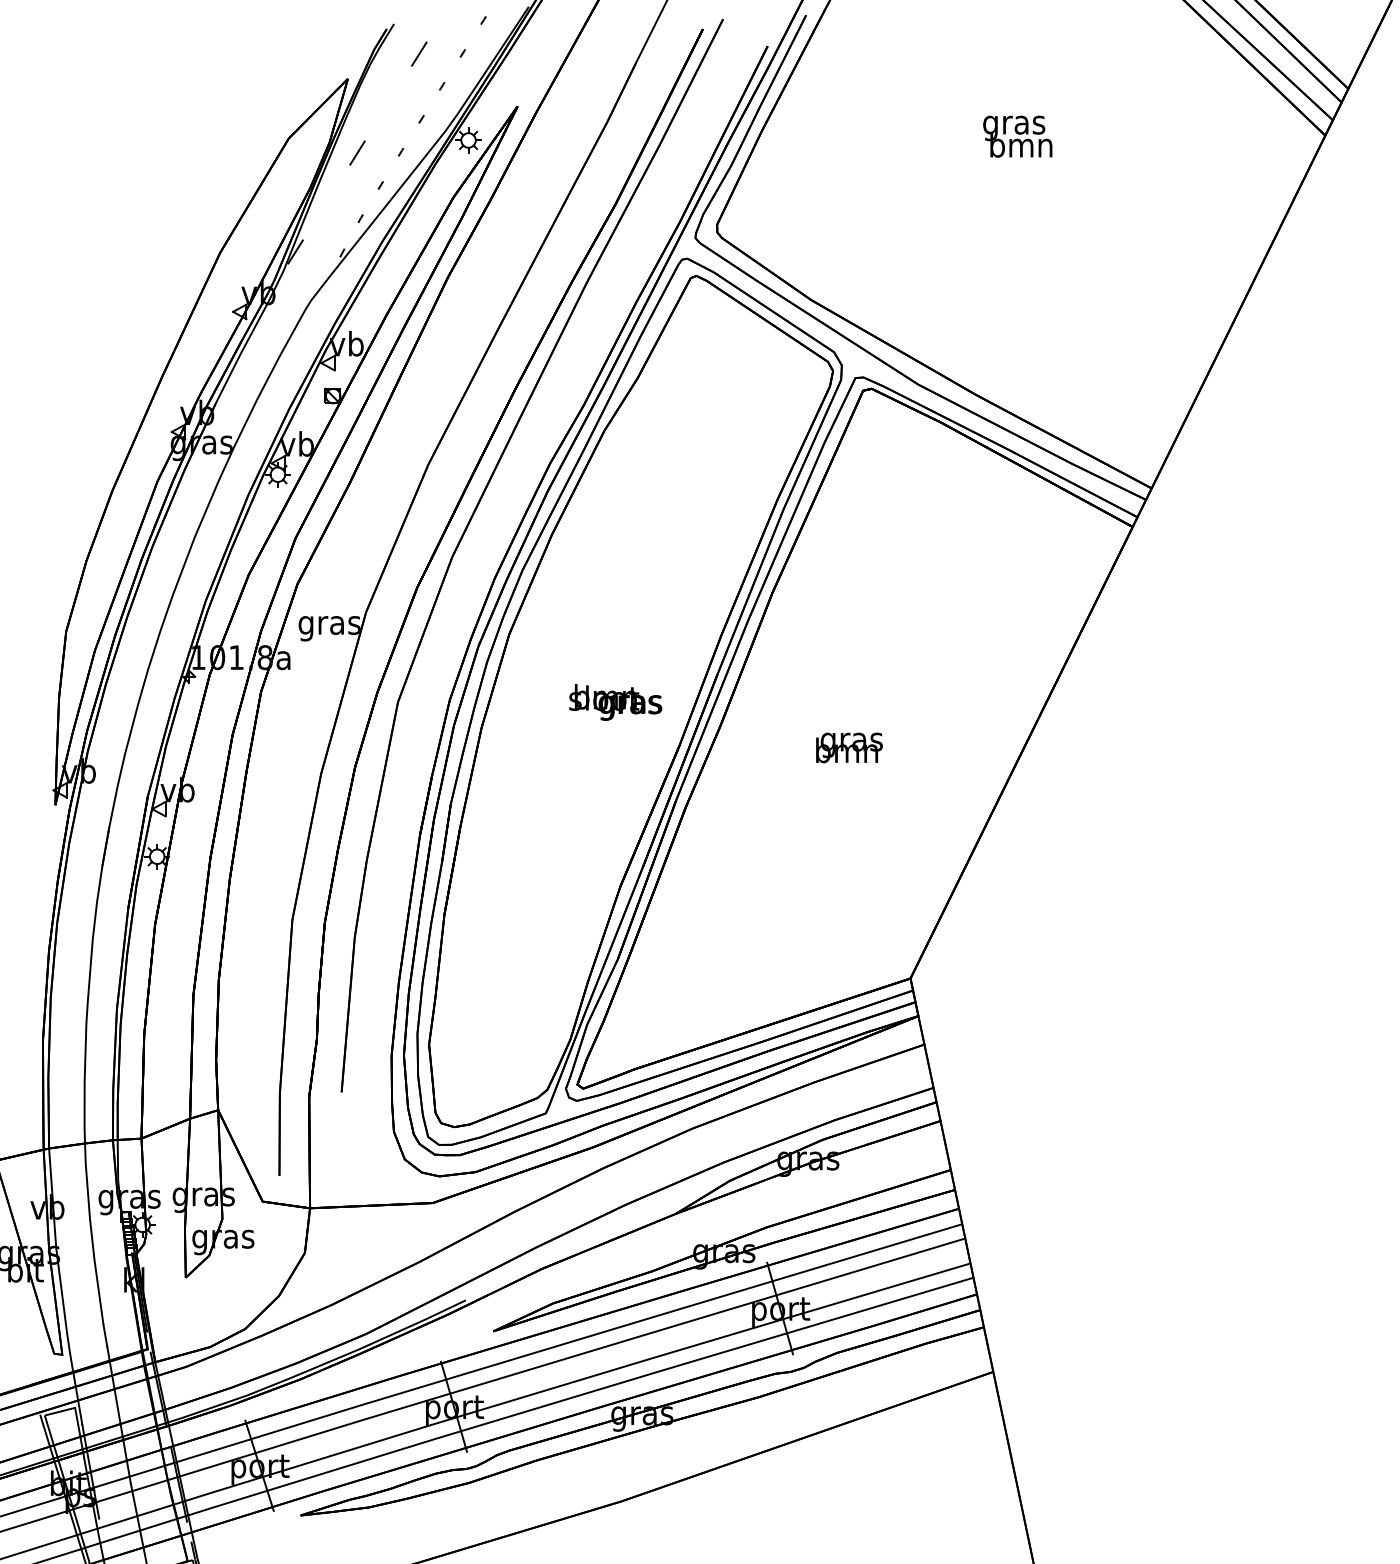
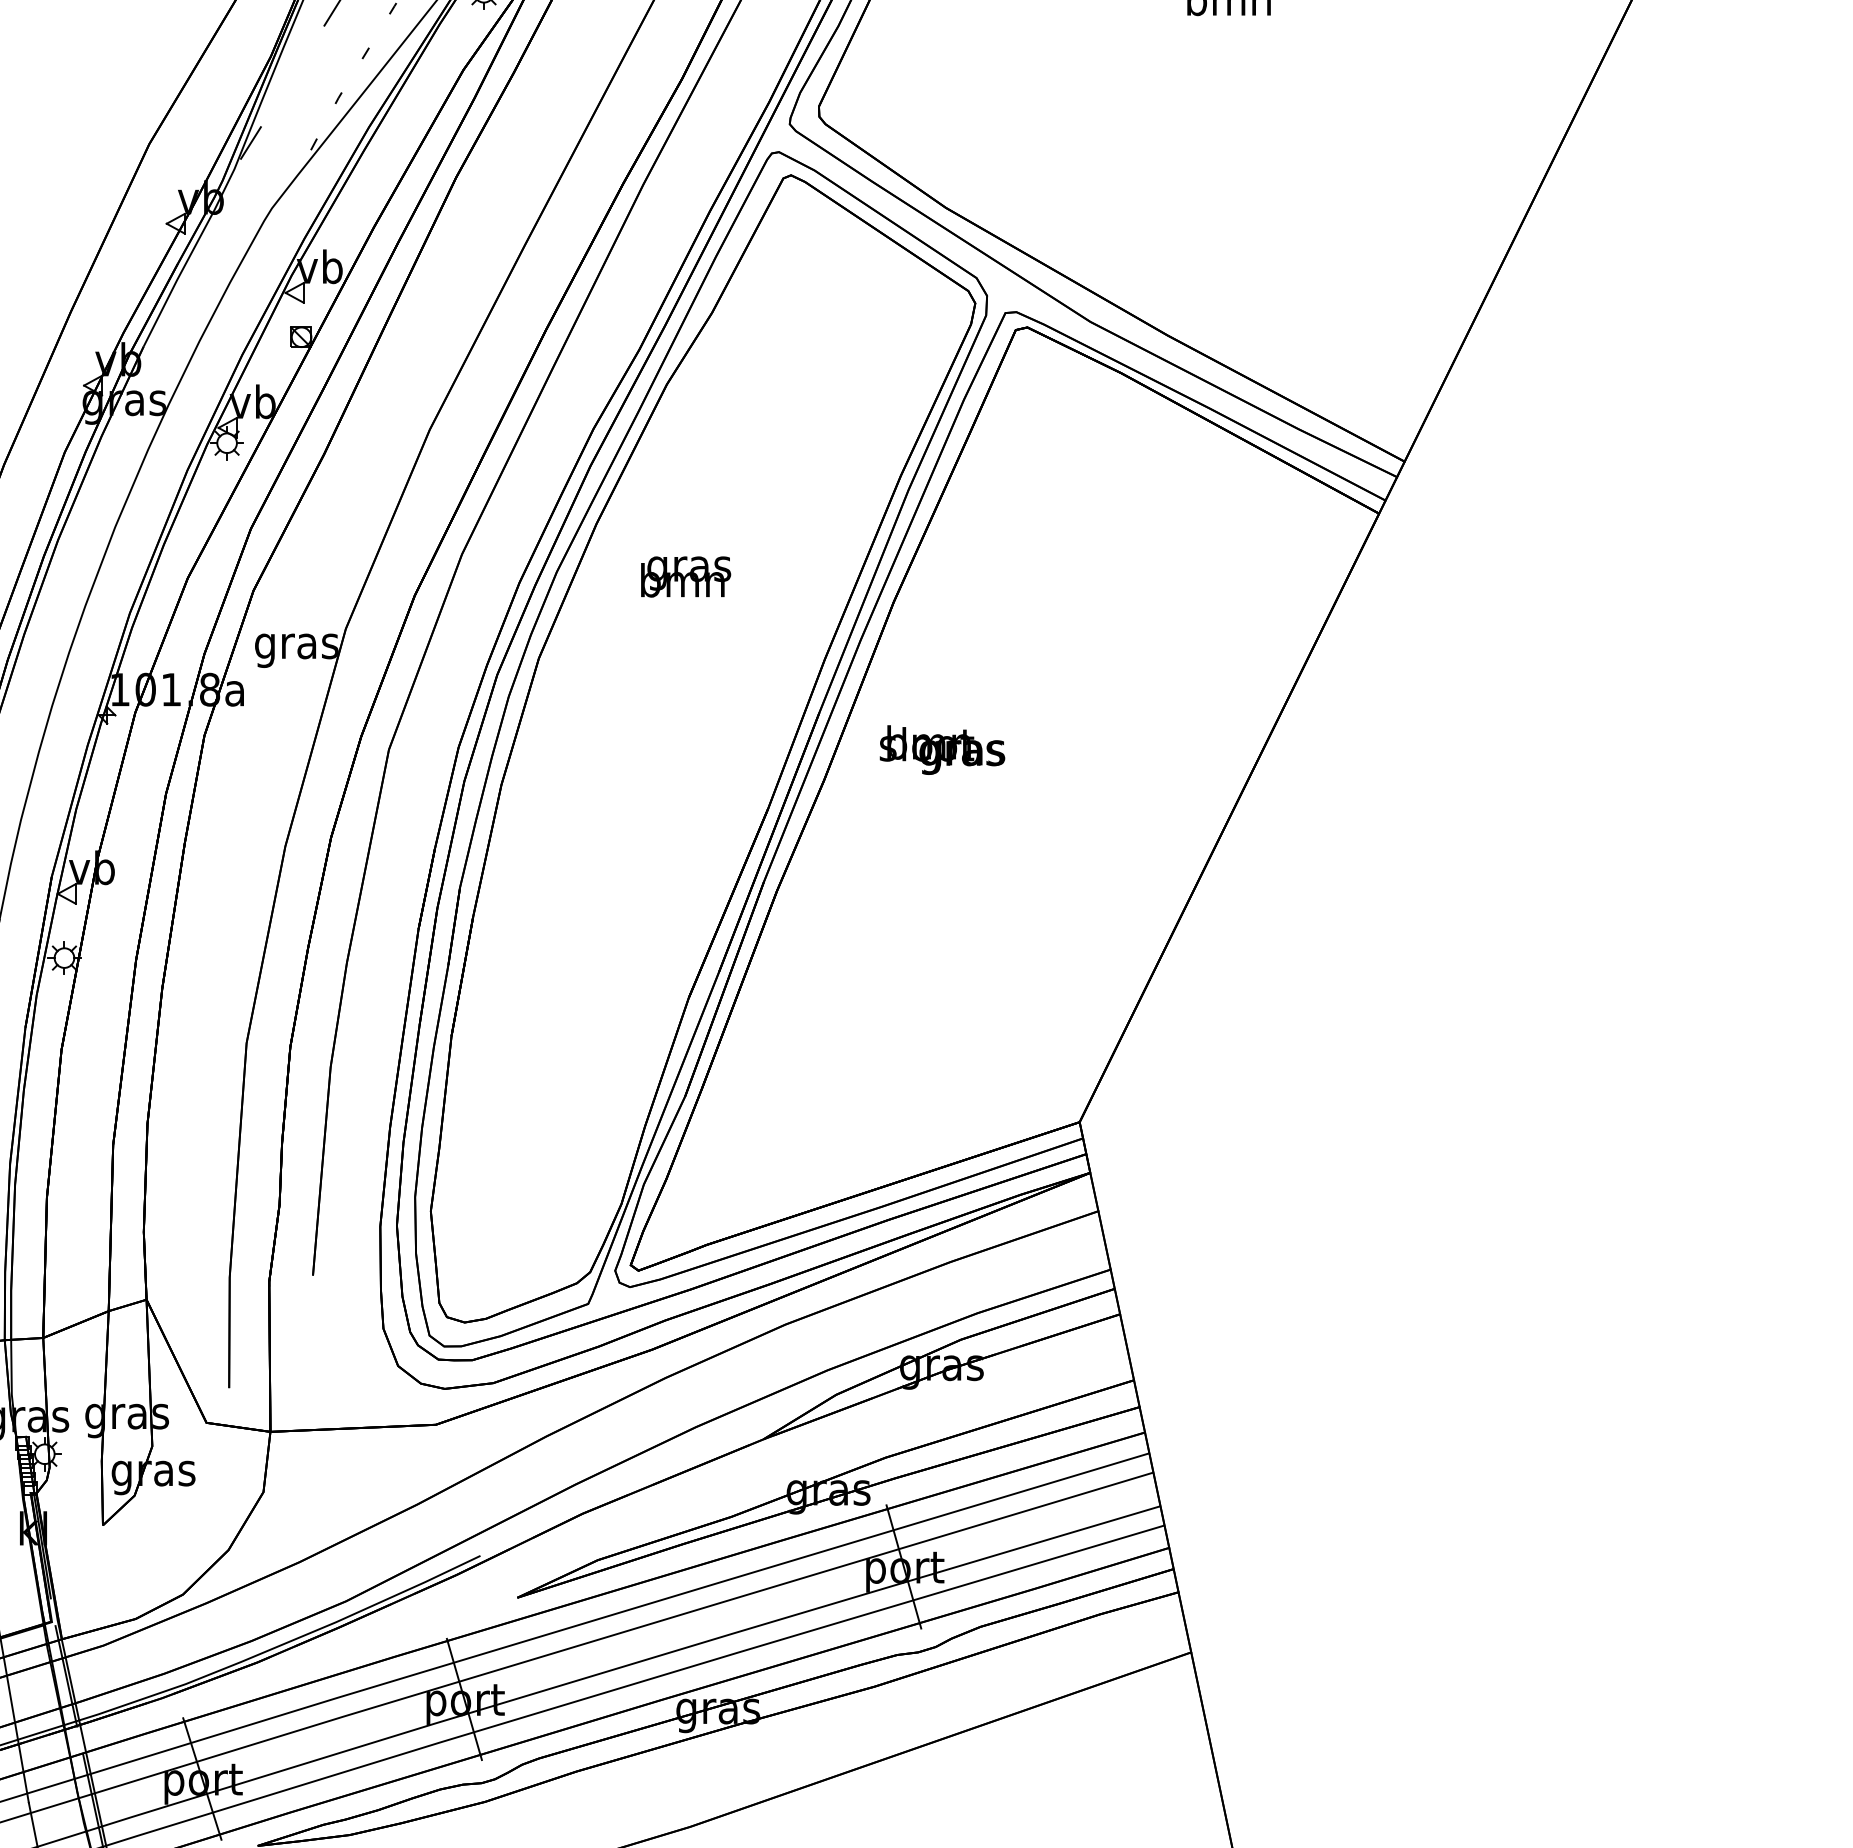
text: (615, 702) -> (942, 750), moved
text: (849, 747) -> (686, 576), moved

